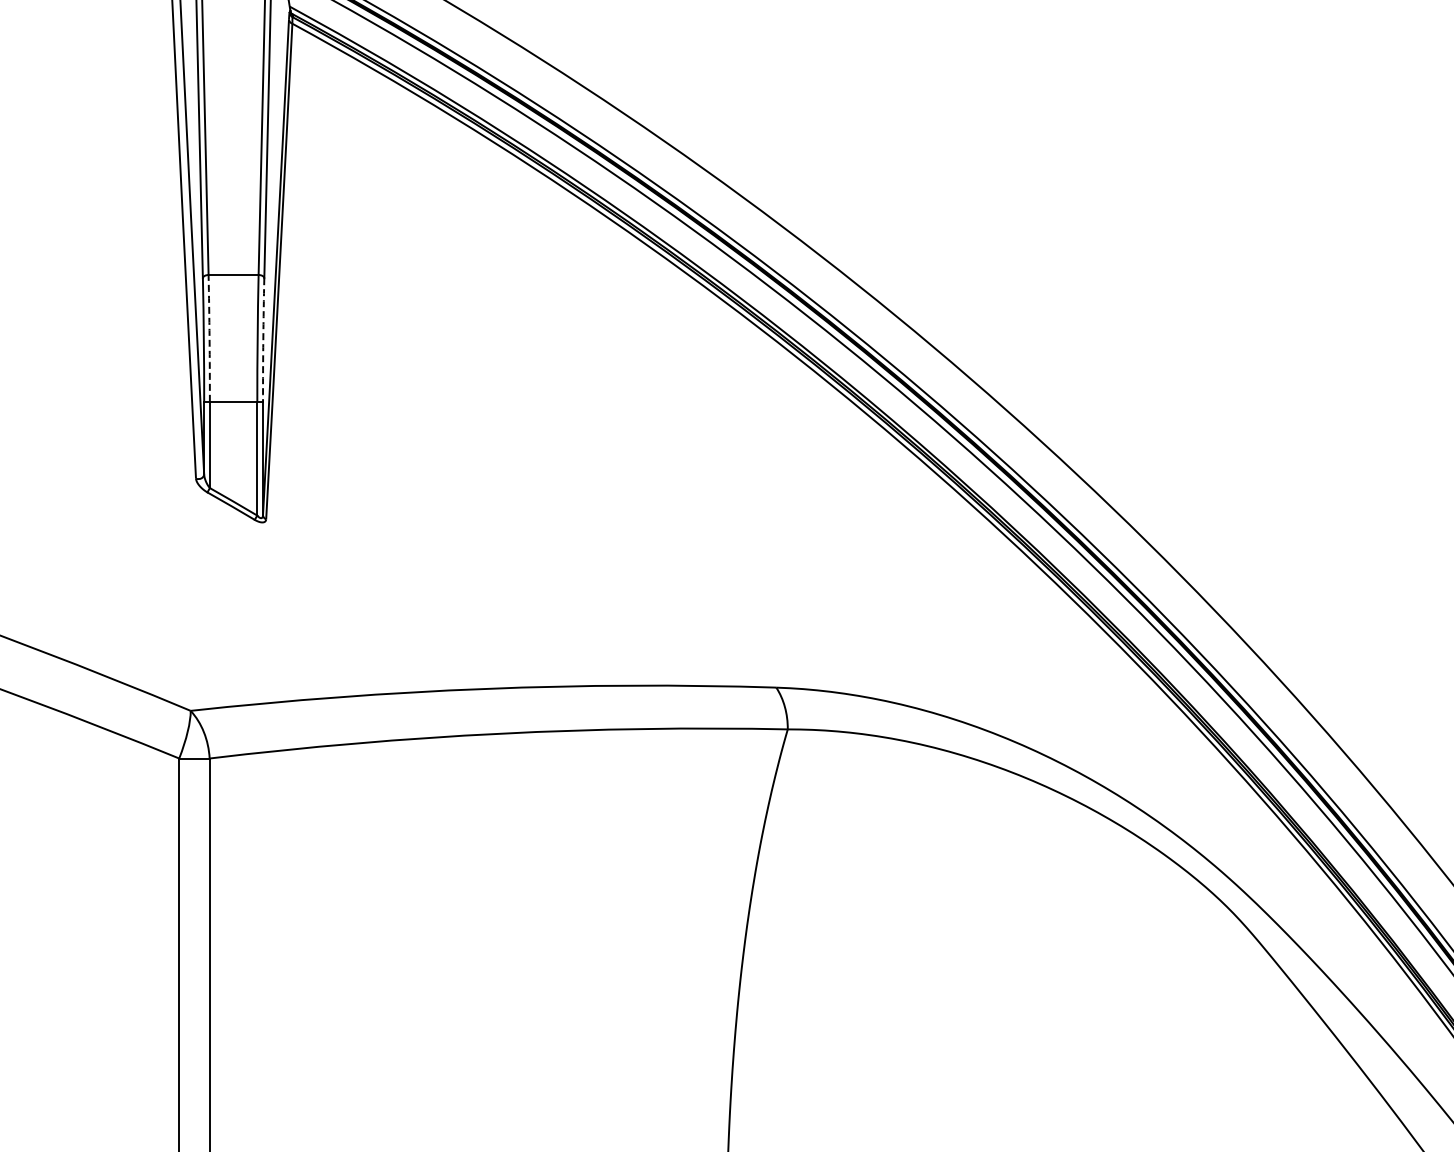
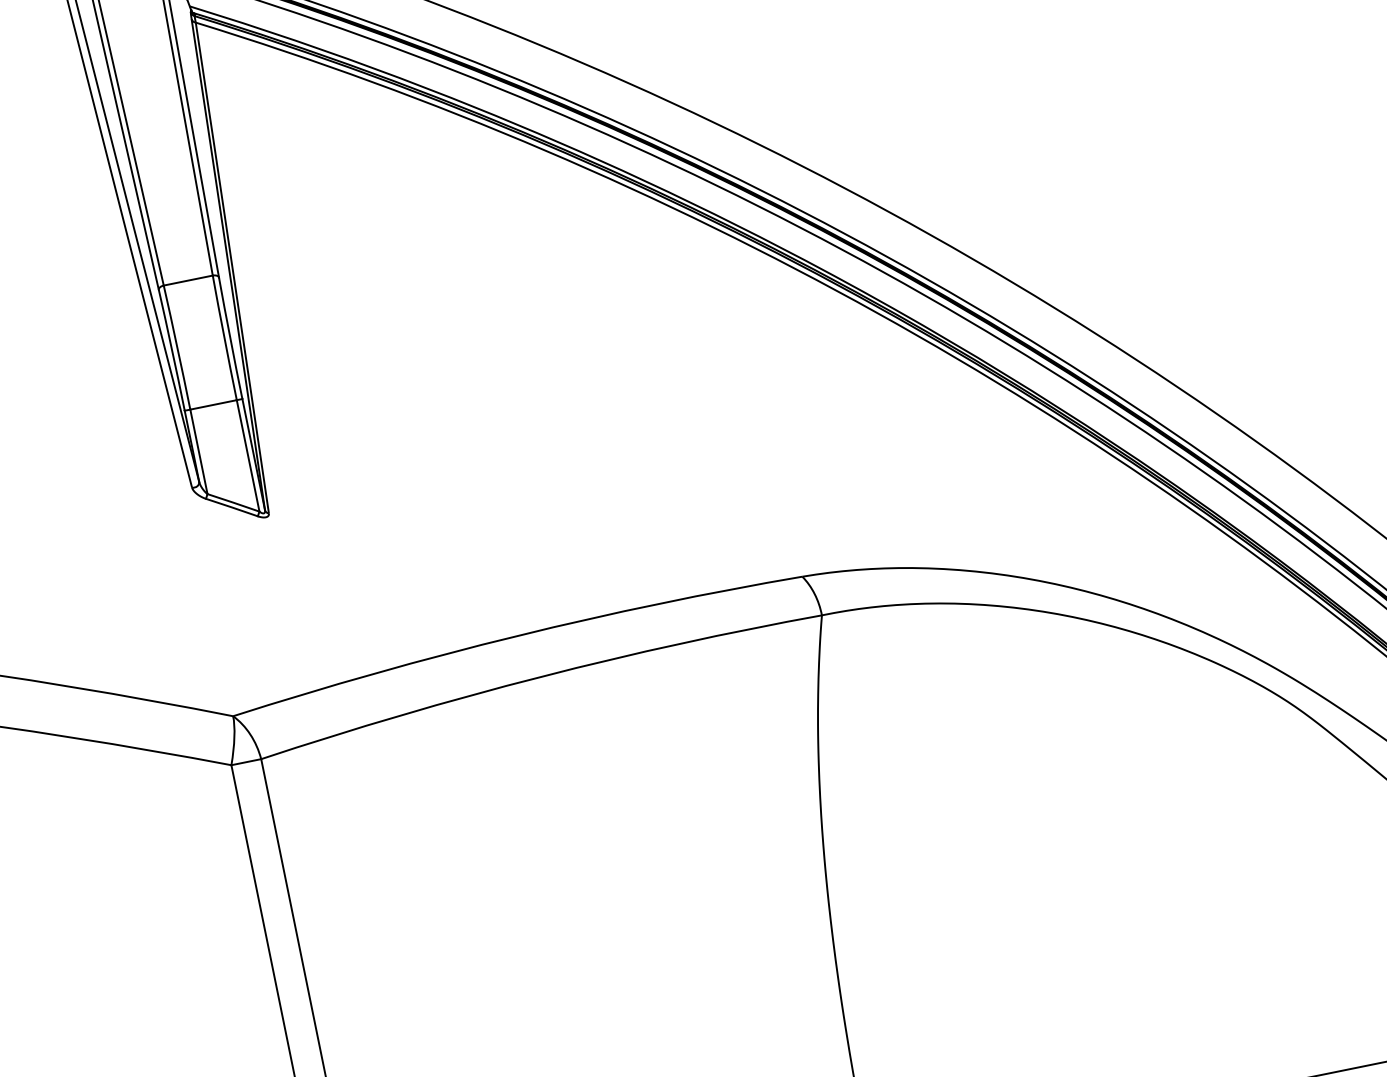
arc: (209, 338) -> (177, 347), dashed -> solid
arc: (263, 340) -> (230, 338), dashed -> solid

